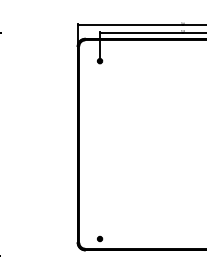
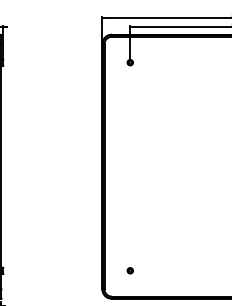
part: (100, 238) -> (130, 270), moved

